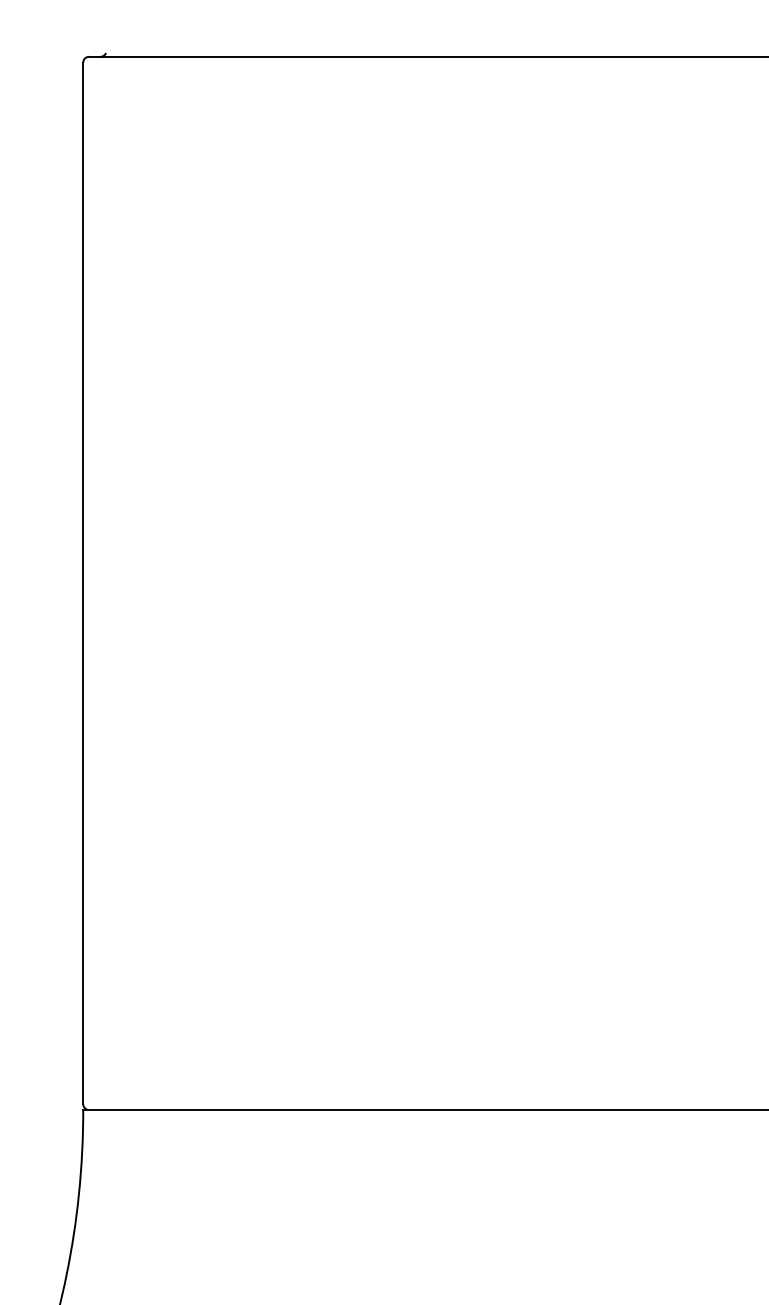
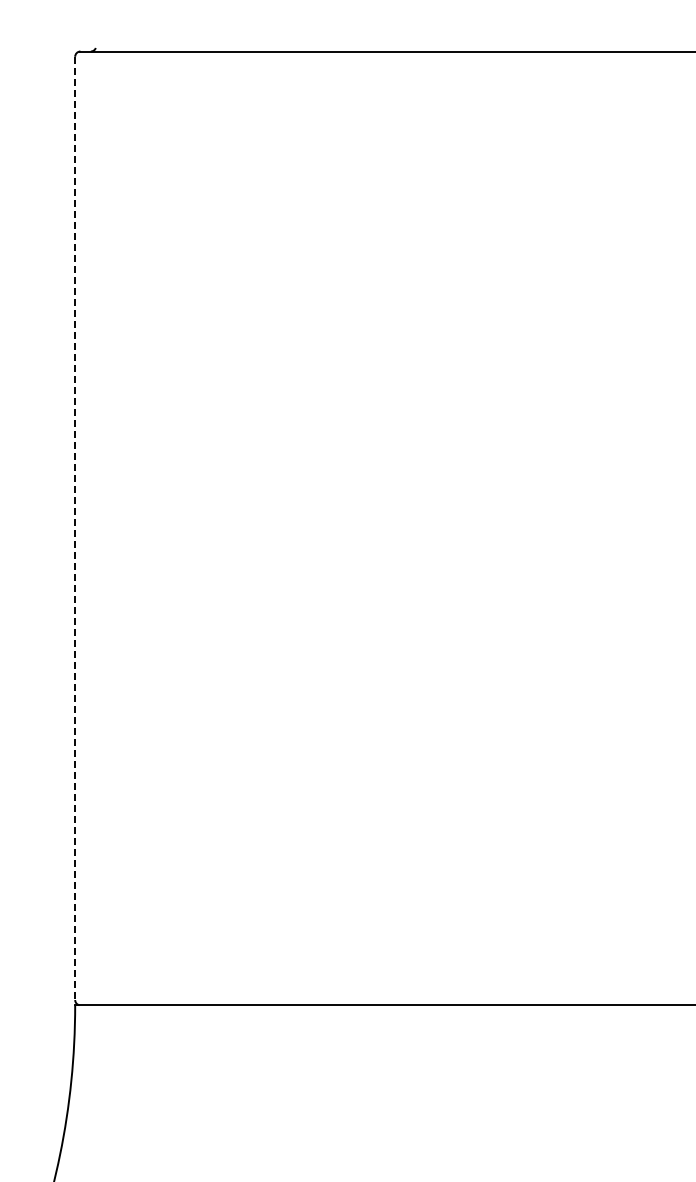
line: (83, 583) -> (75, 528), solid -> dashed

